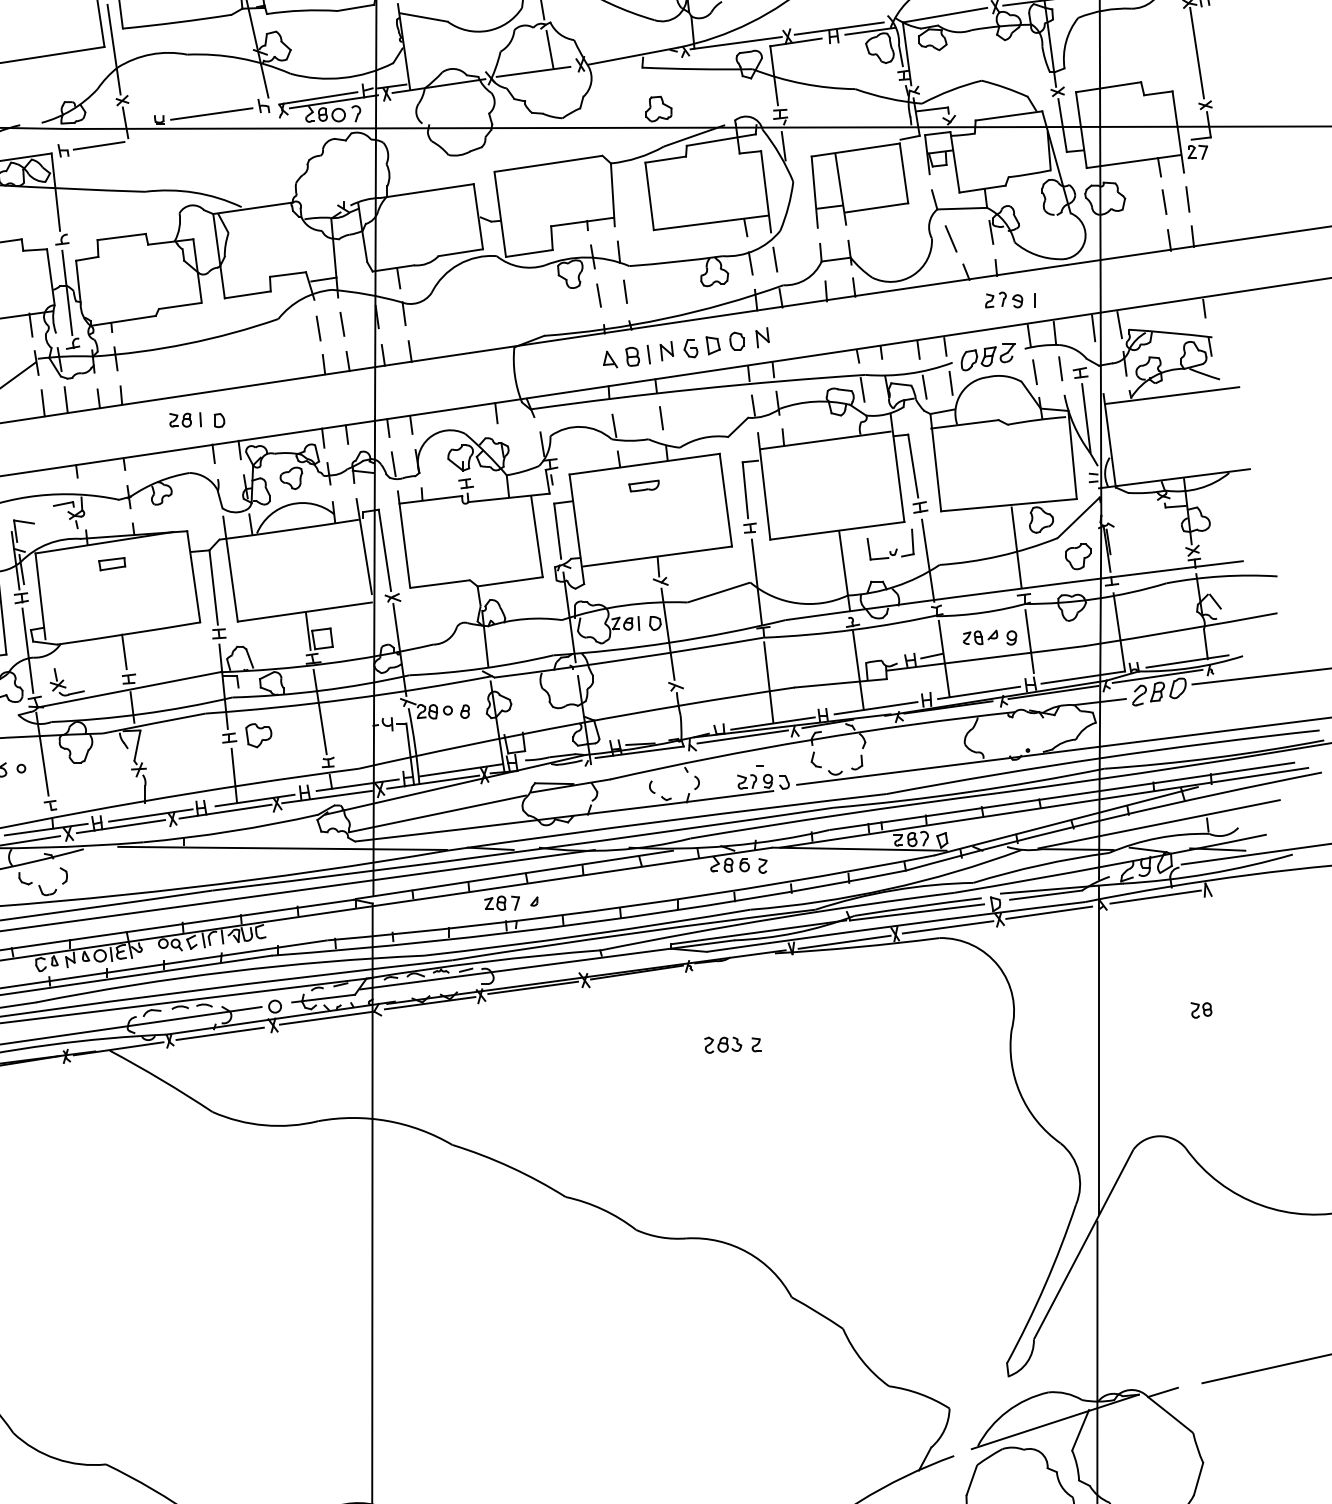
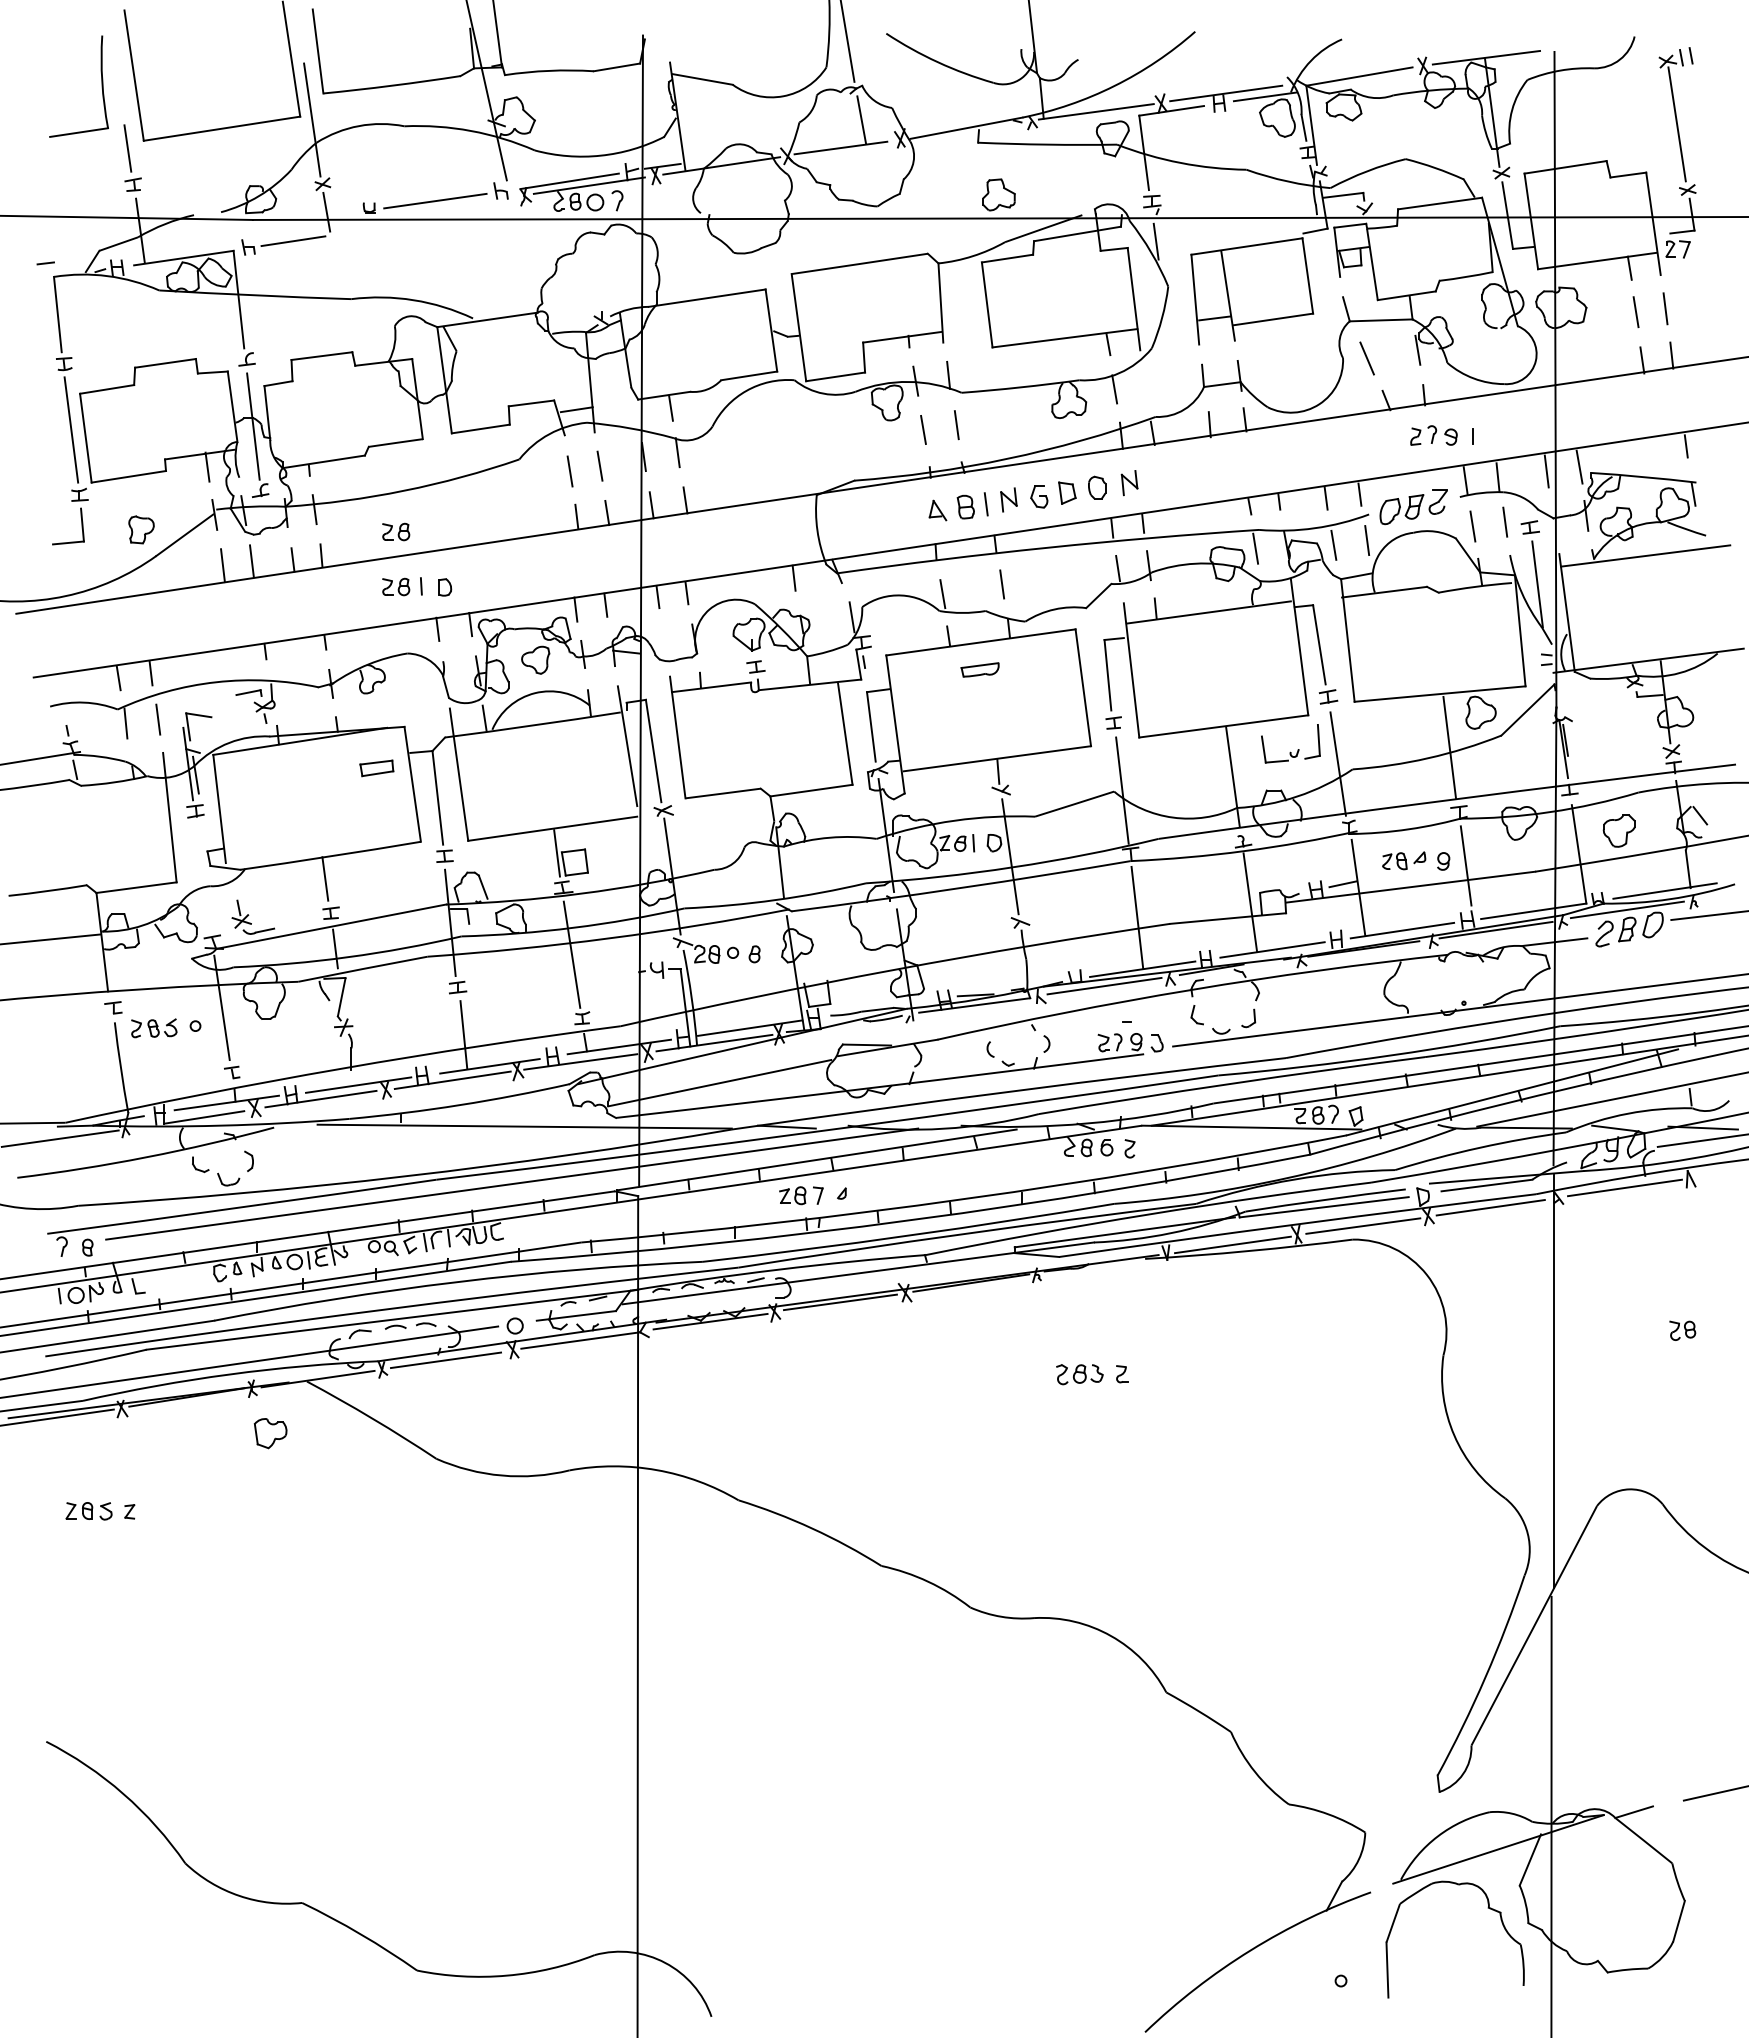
line: (775, 259) -> (1145, 384), removed
part: (180, 376) -> (396, 531), added
line: (393, 464) -> (664, 642), removed
part: (1077, 556) -> (1618, 830), moved
part: (111, 564) -> (376, 768), moved
line: (27, 650) -> (203, 877), removed
part: (258, 735) -> (270, 1433), moved

